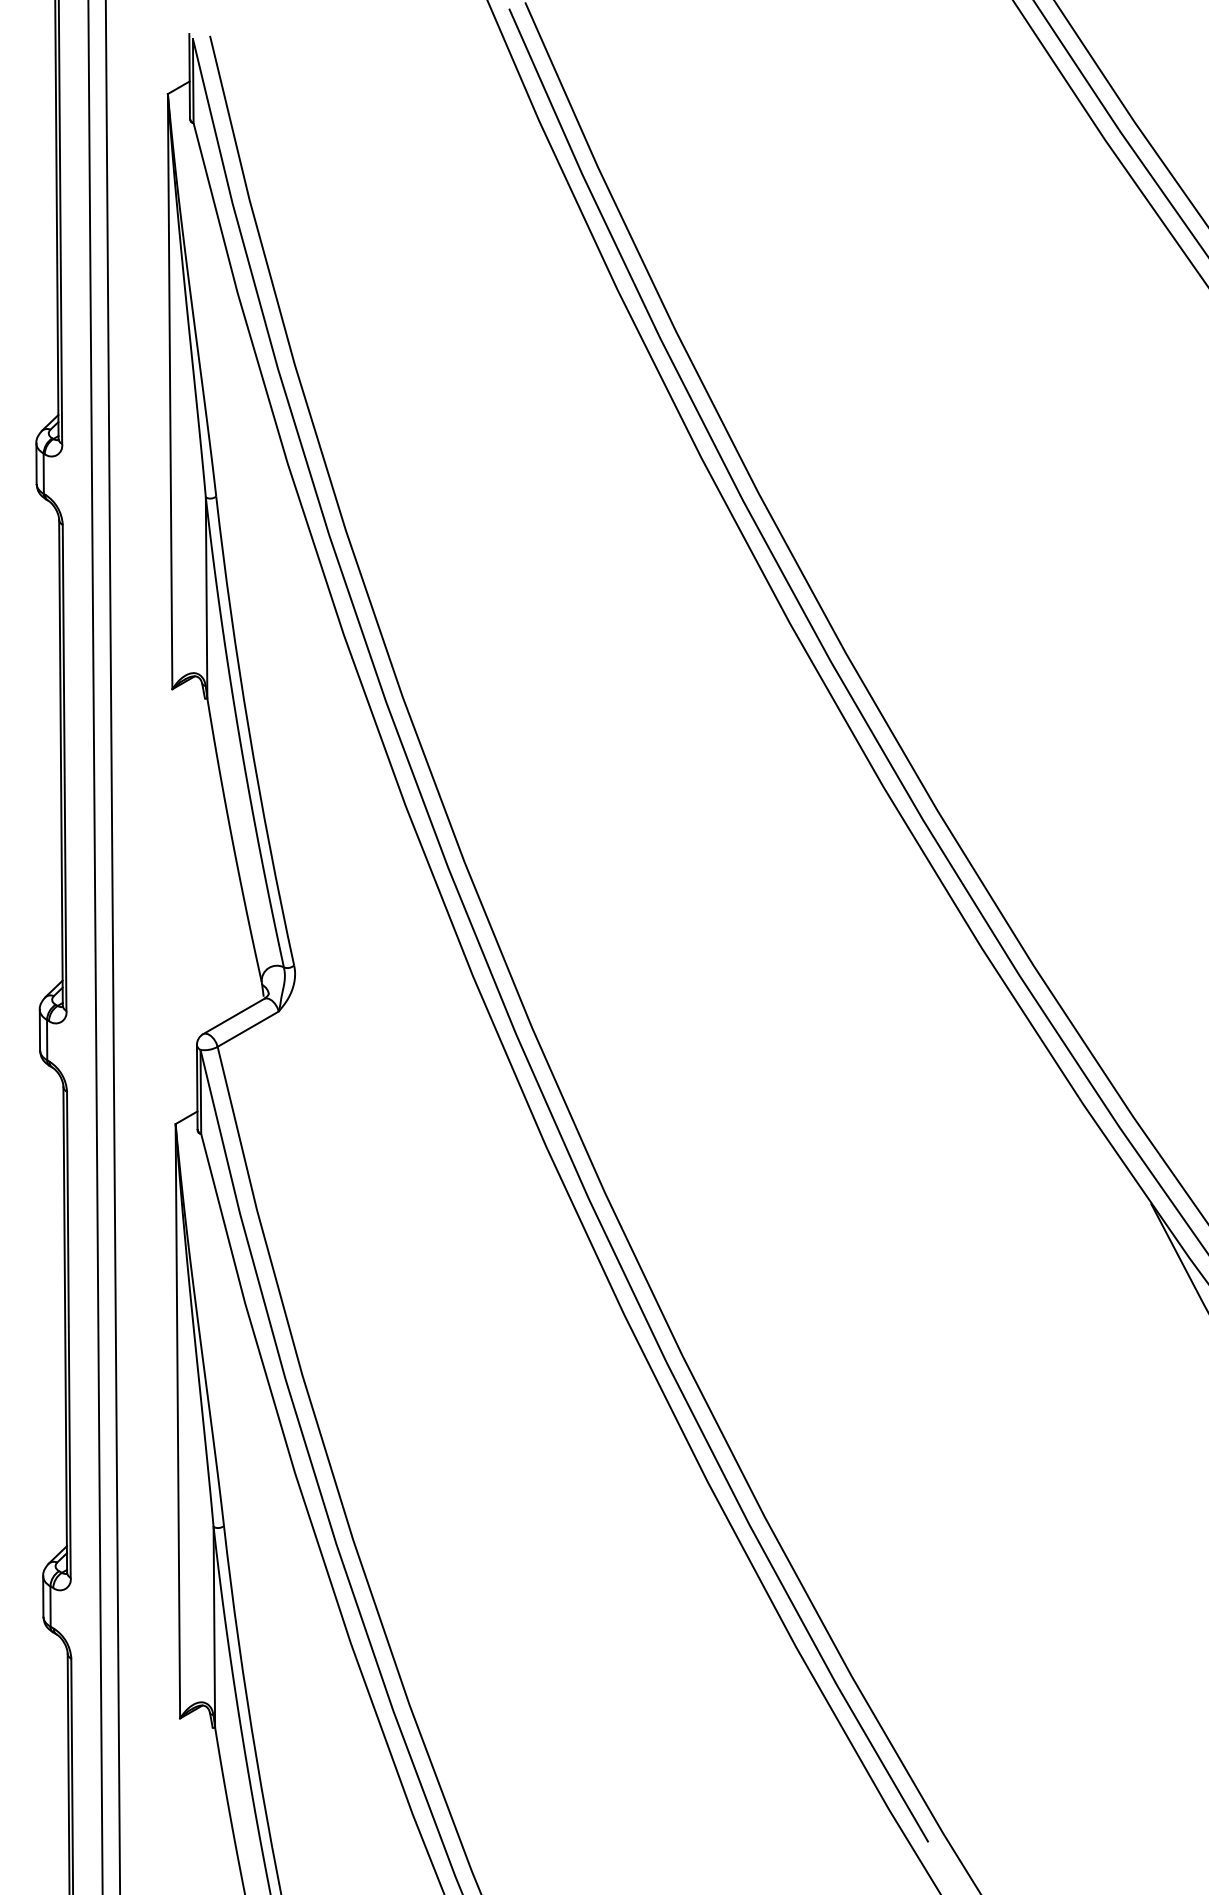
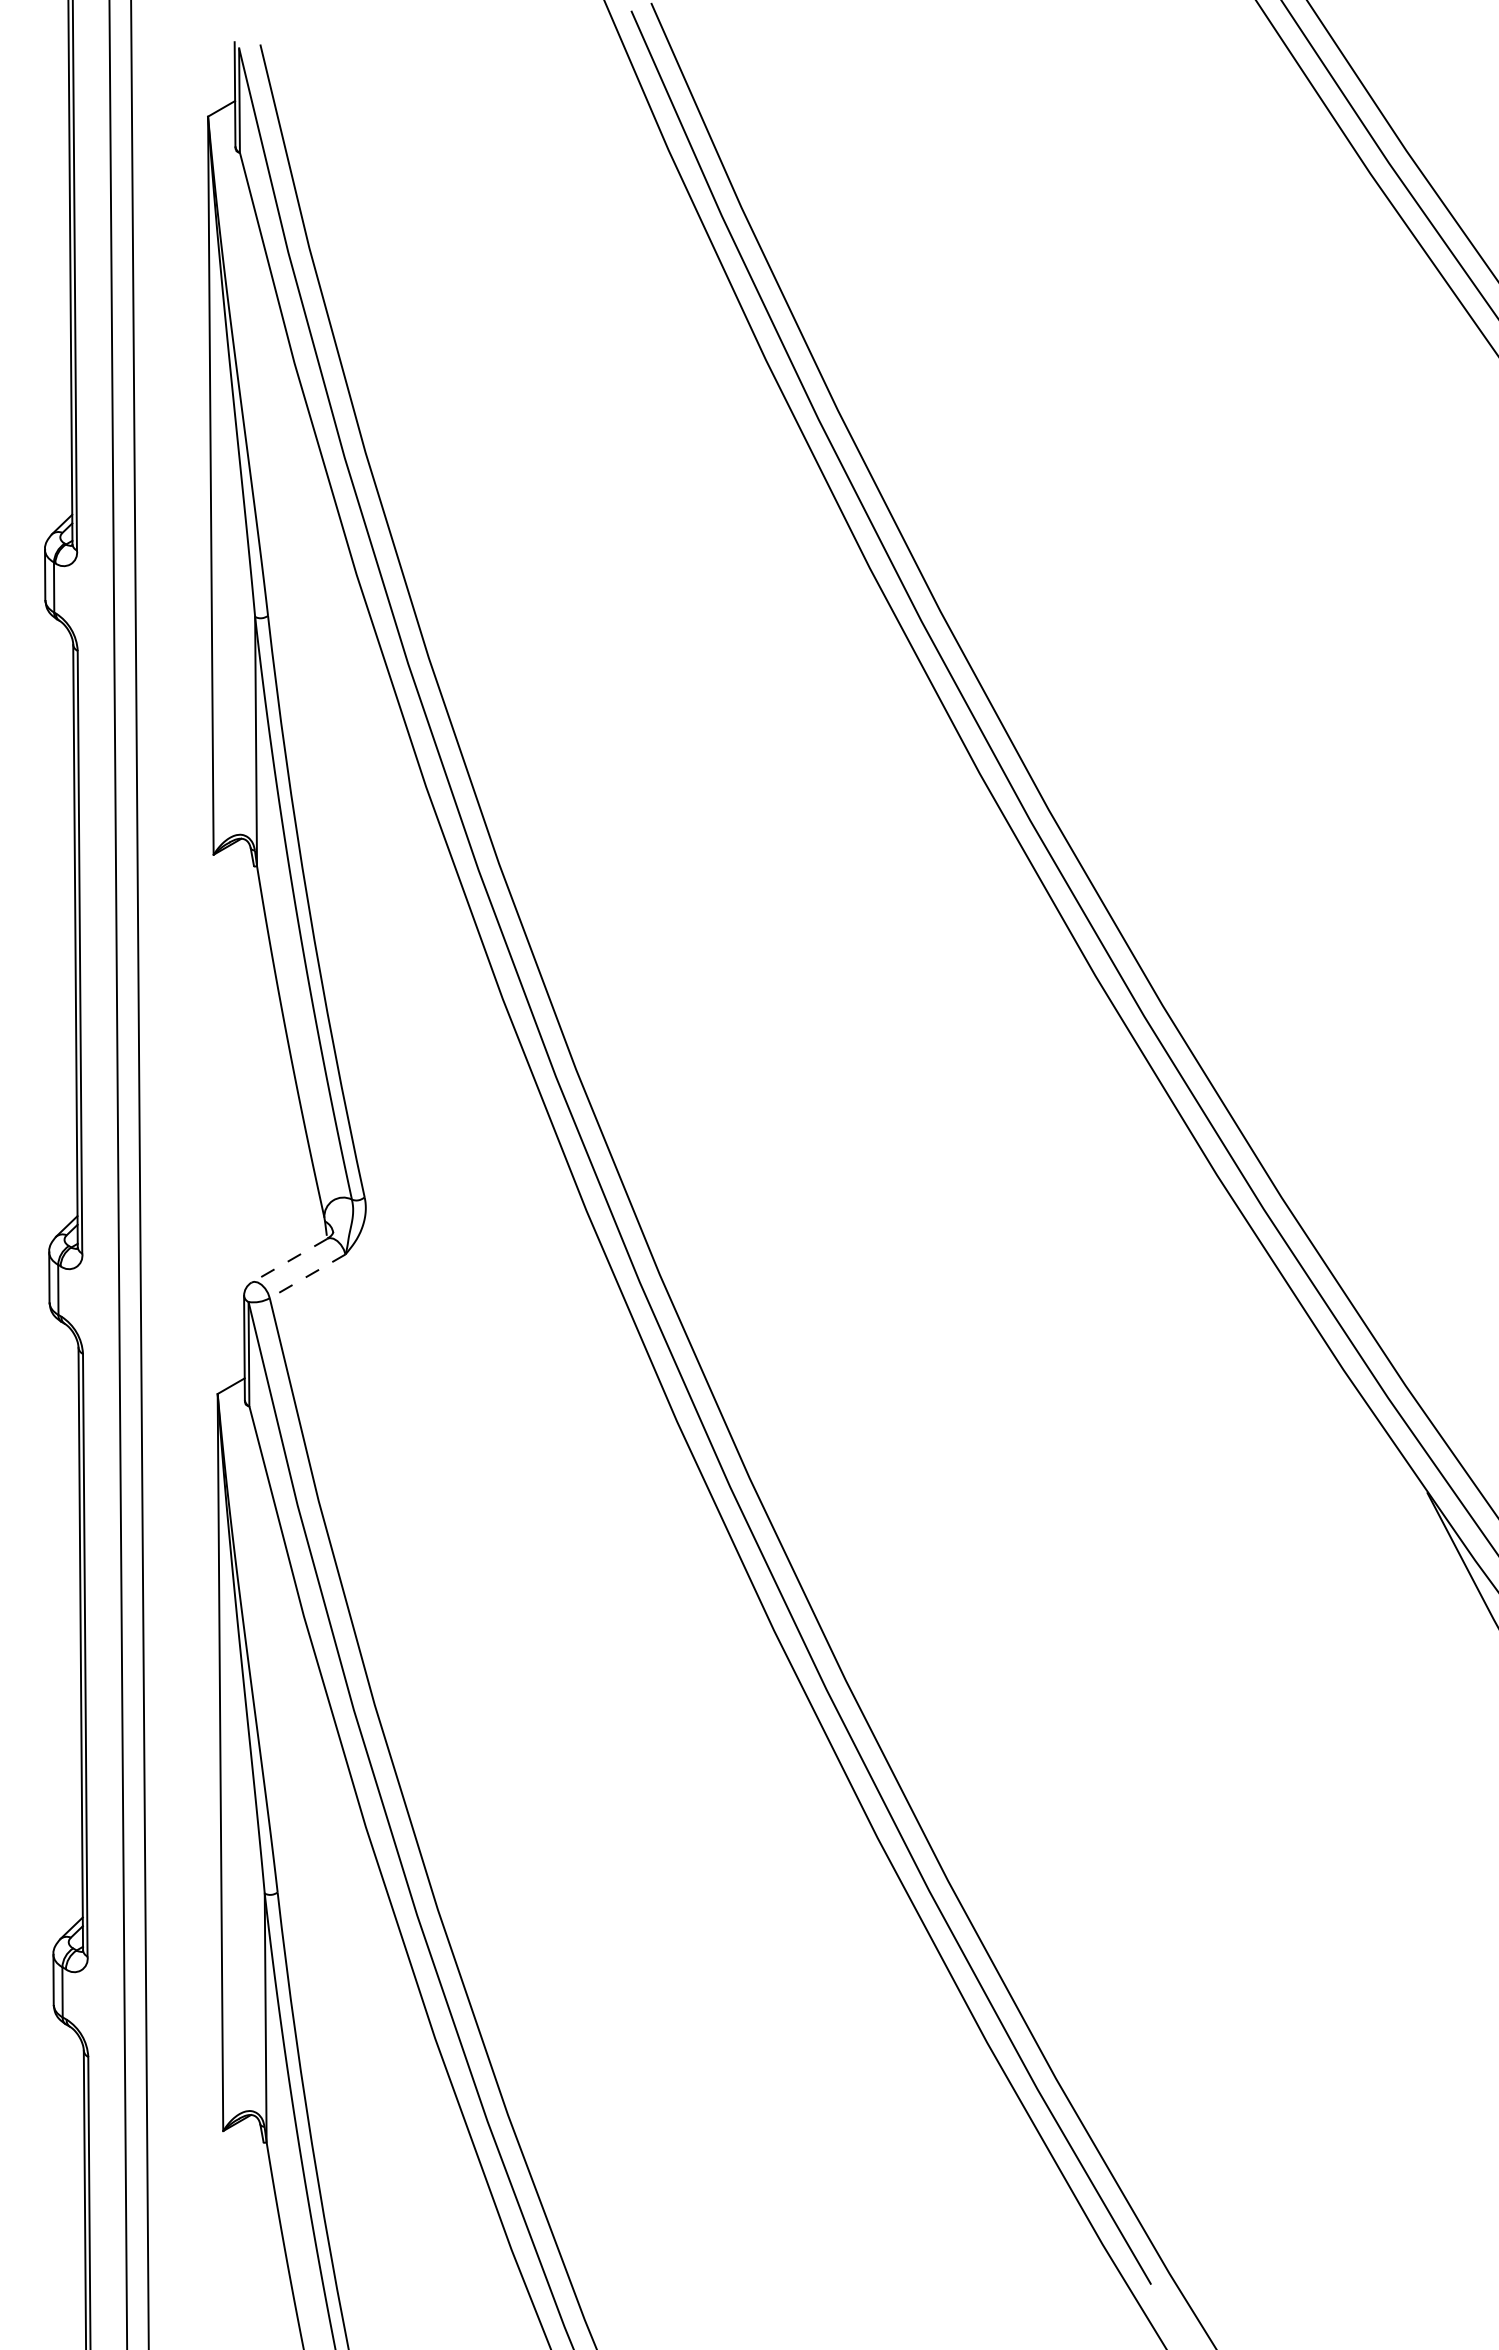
line: (233, 1016) -> (289, 1260), solid -> dashed
line: (248, 1029) -> (307, 1276), solid -> dashed

